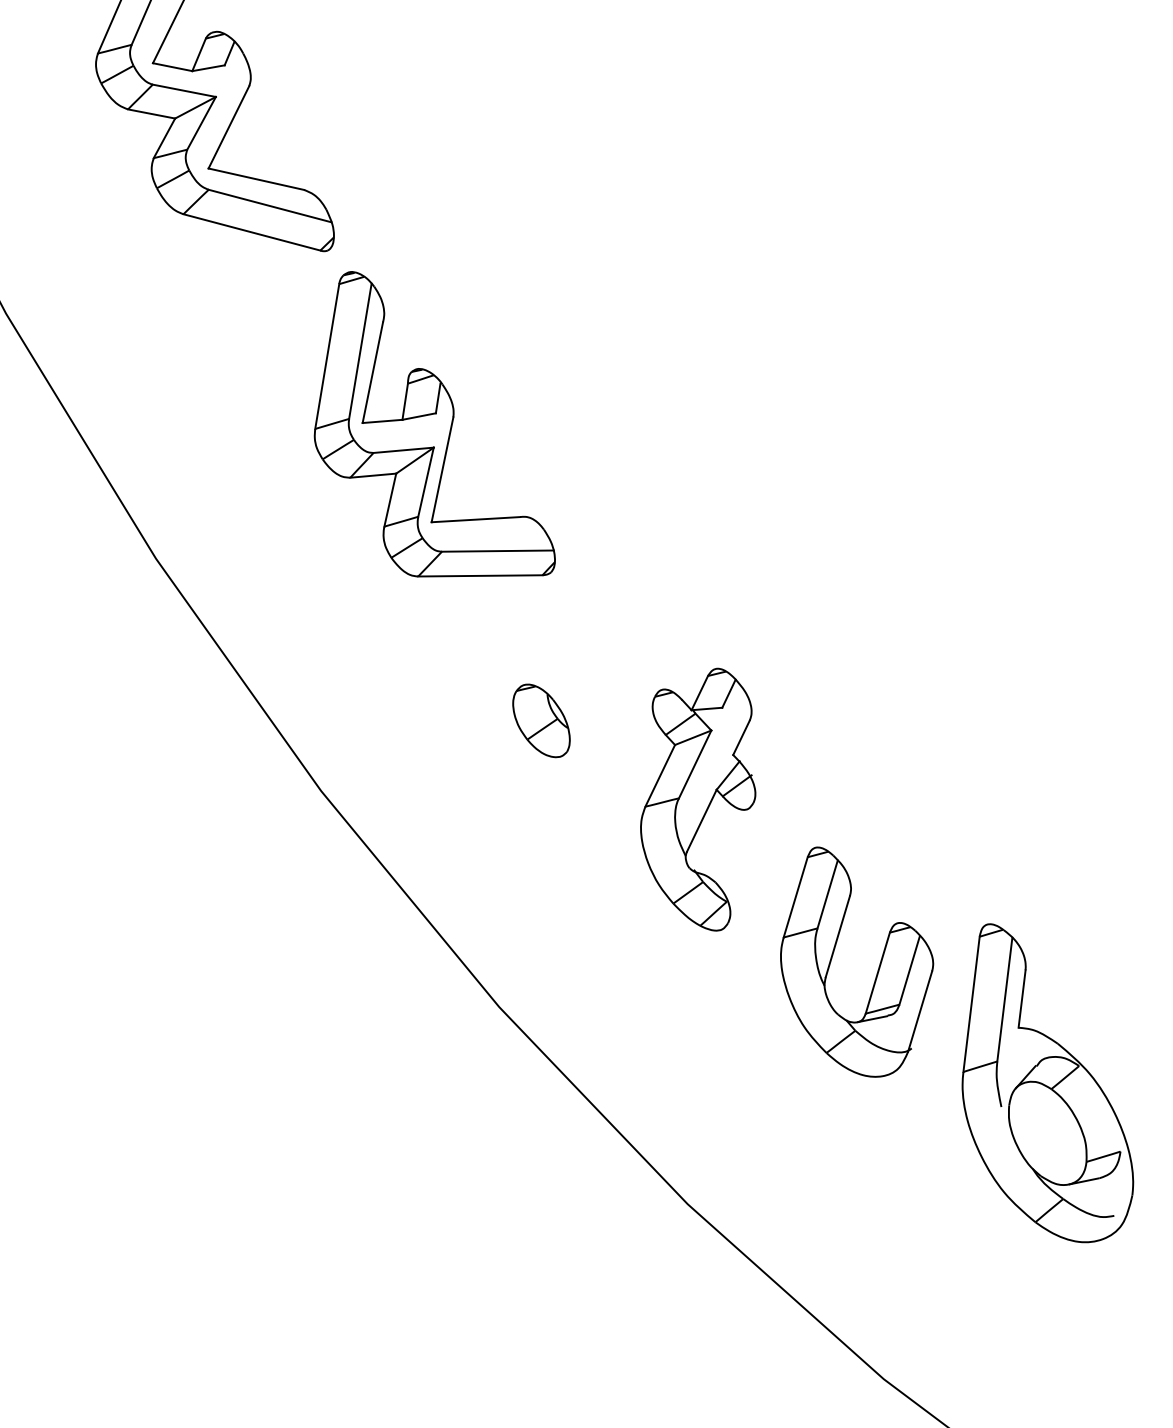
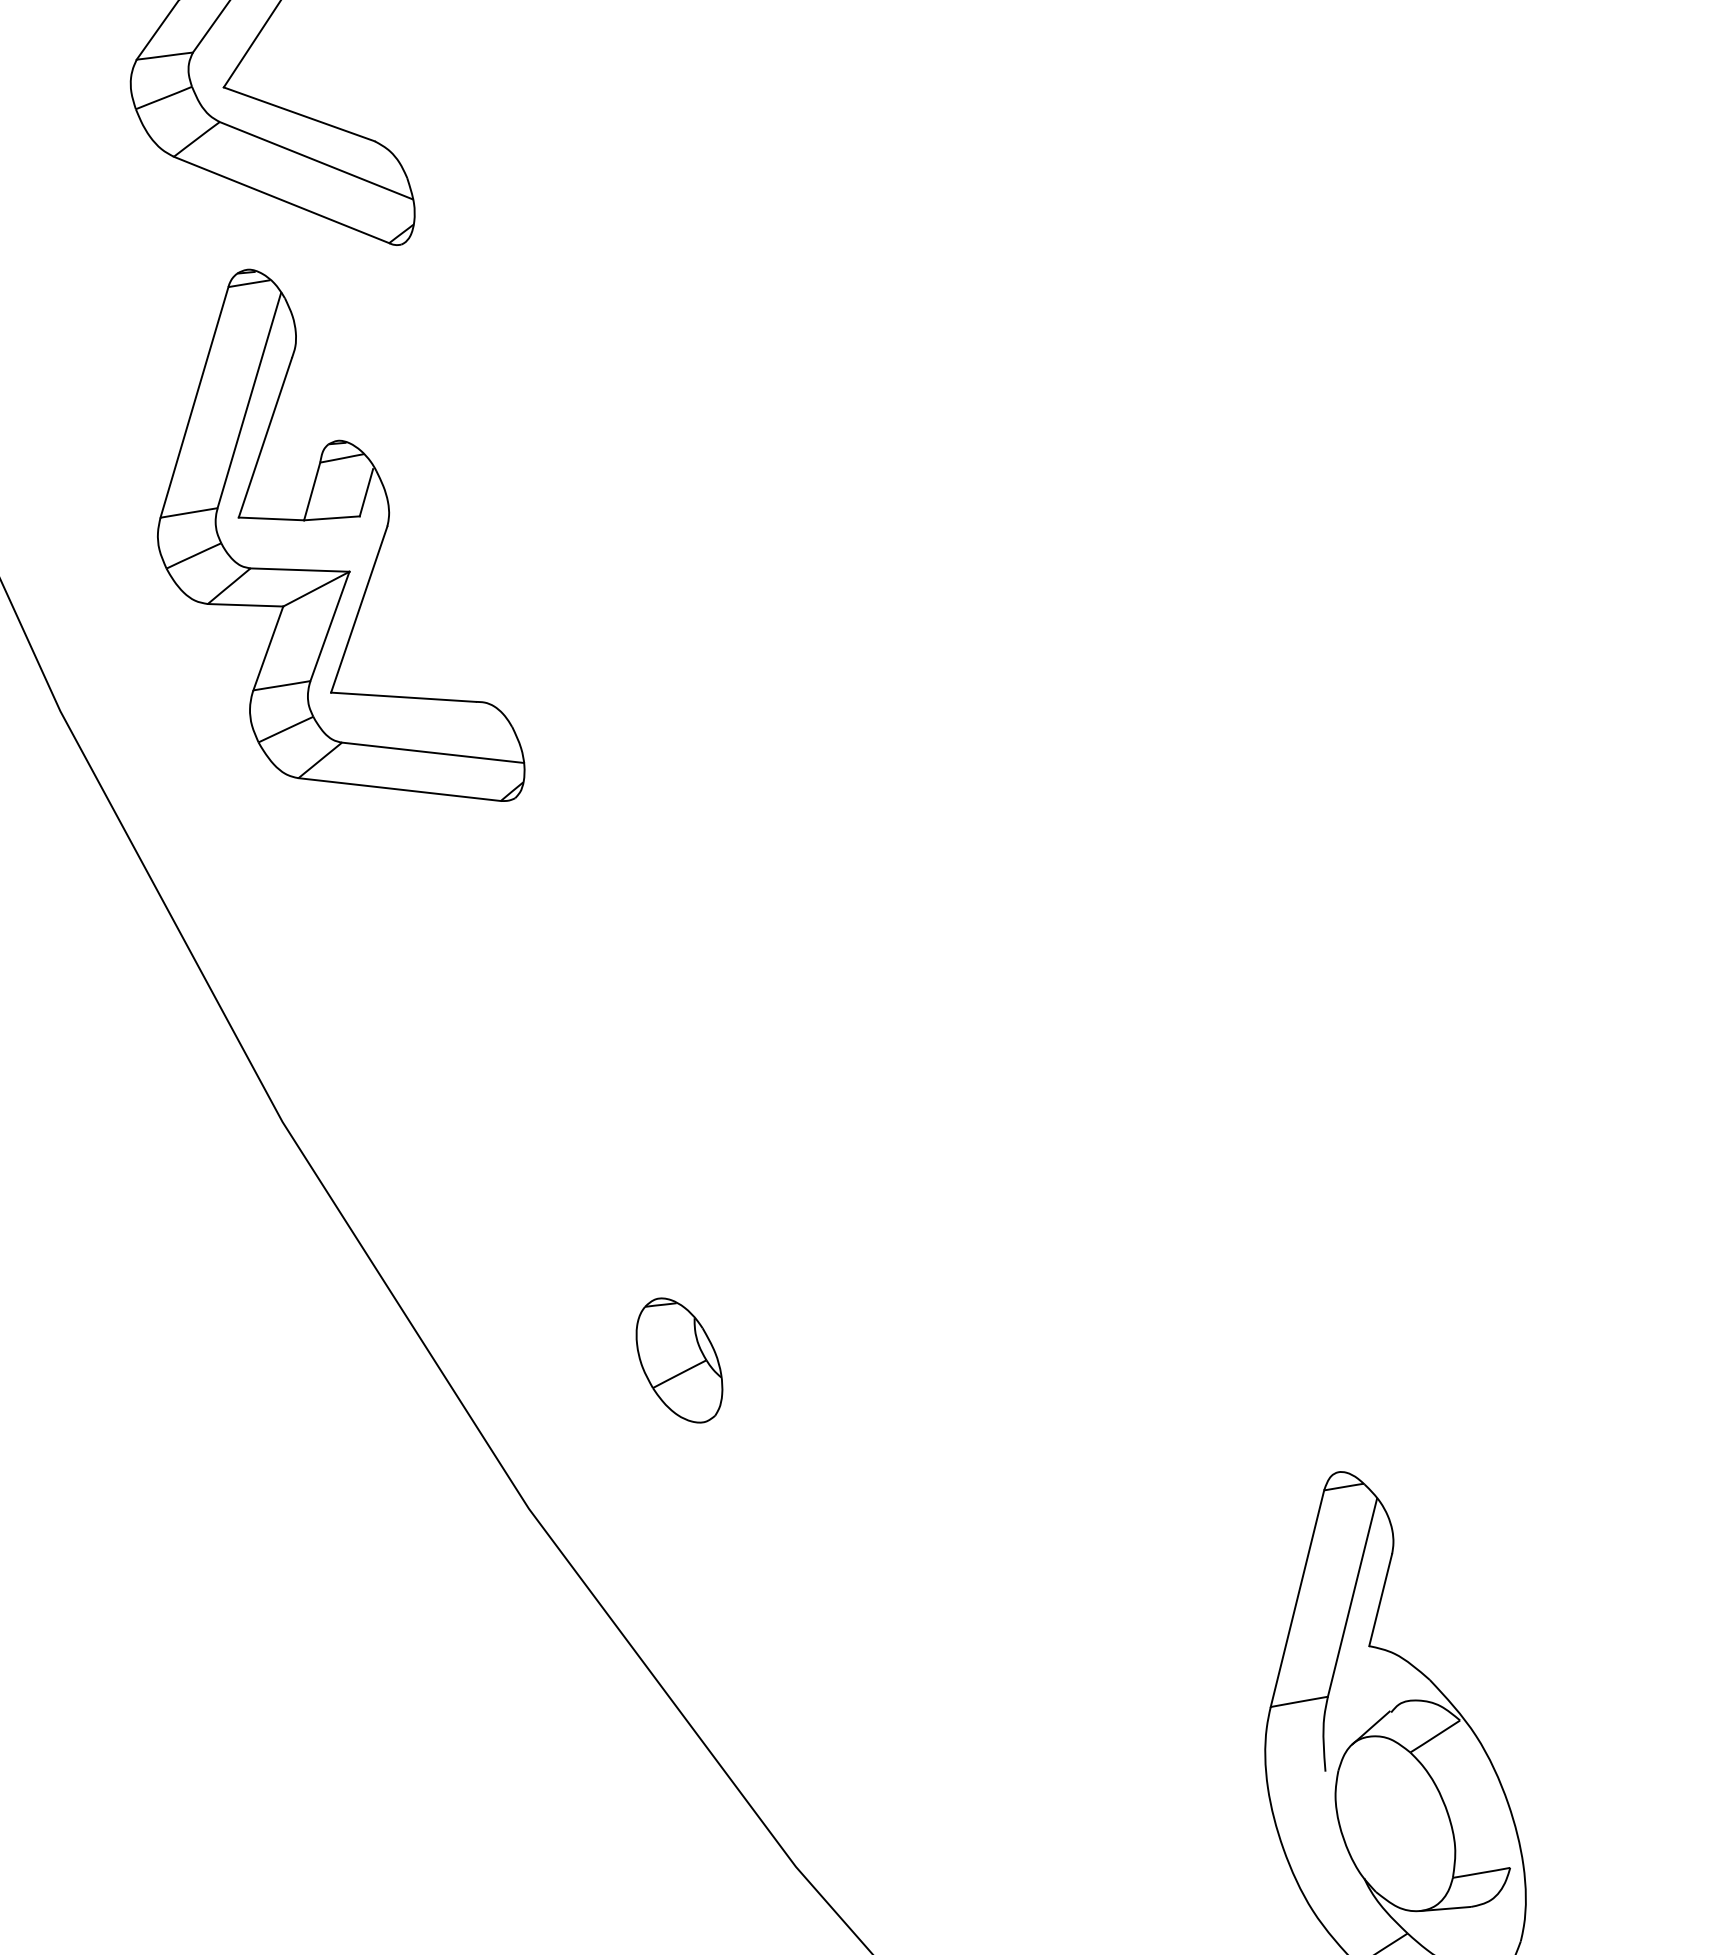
part: (434, 424) -> (355, 534), moved
part: (541, 720) -> (679, 1359), moved
part: (698, 799) -> (894, 1211), removed
part: (878, 966) -> (1153, 1518), removed

